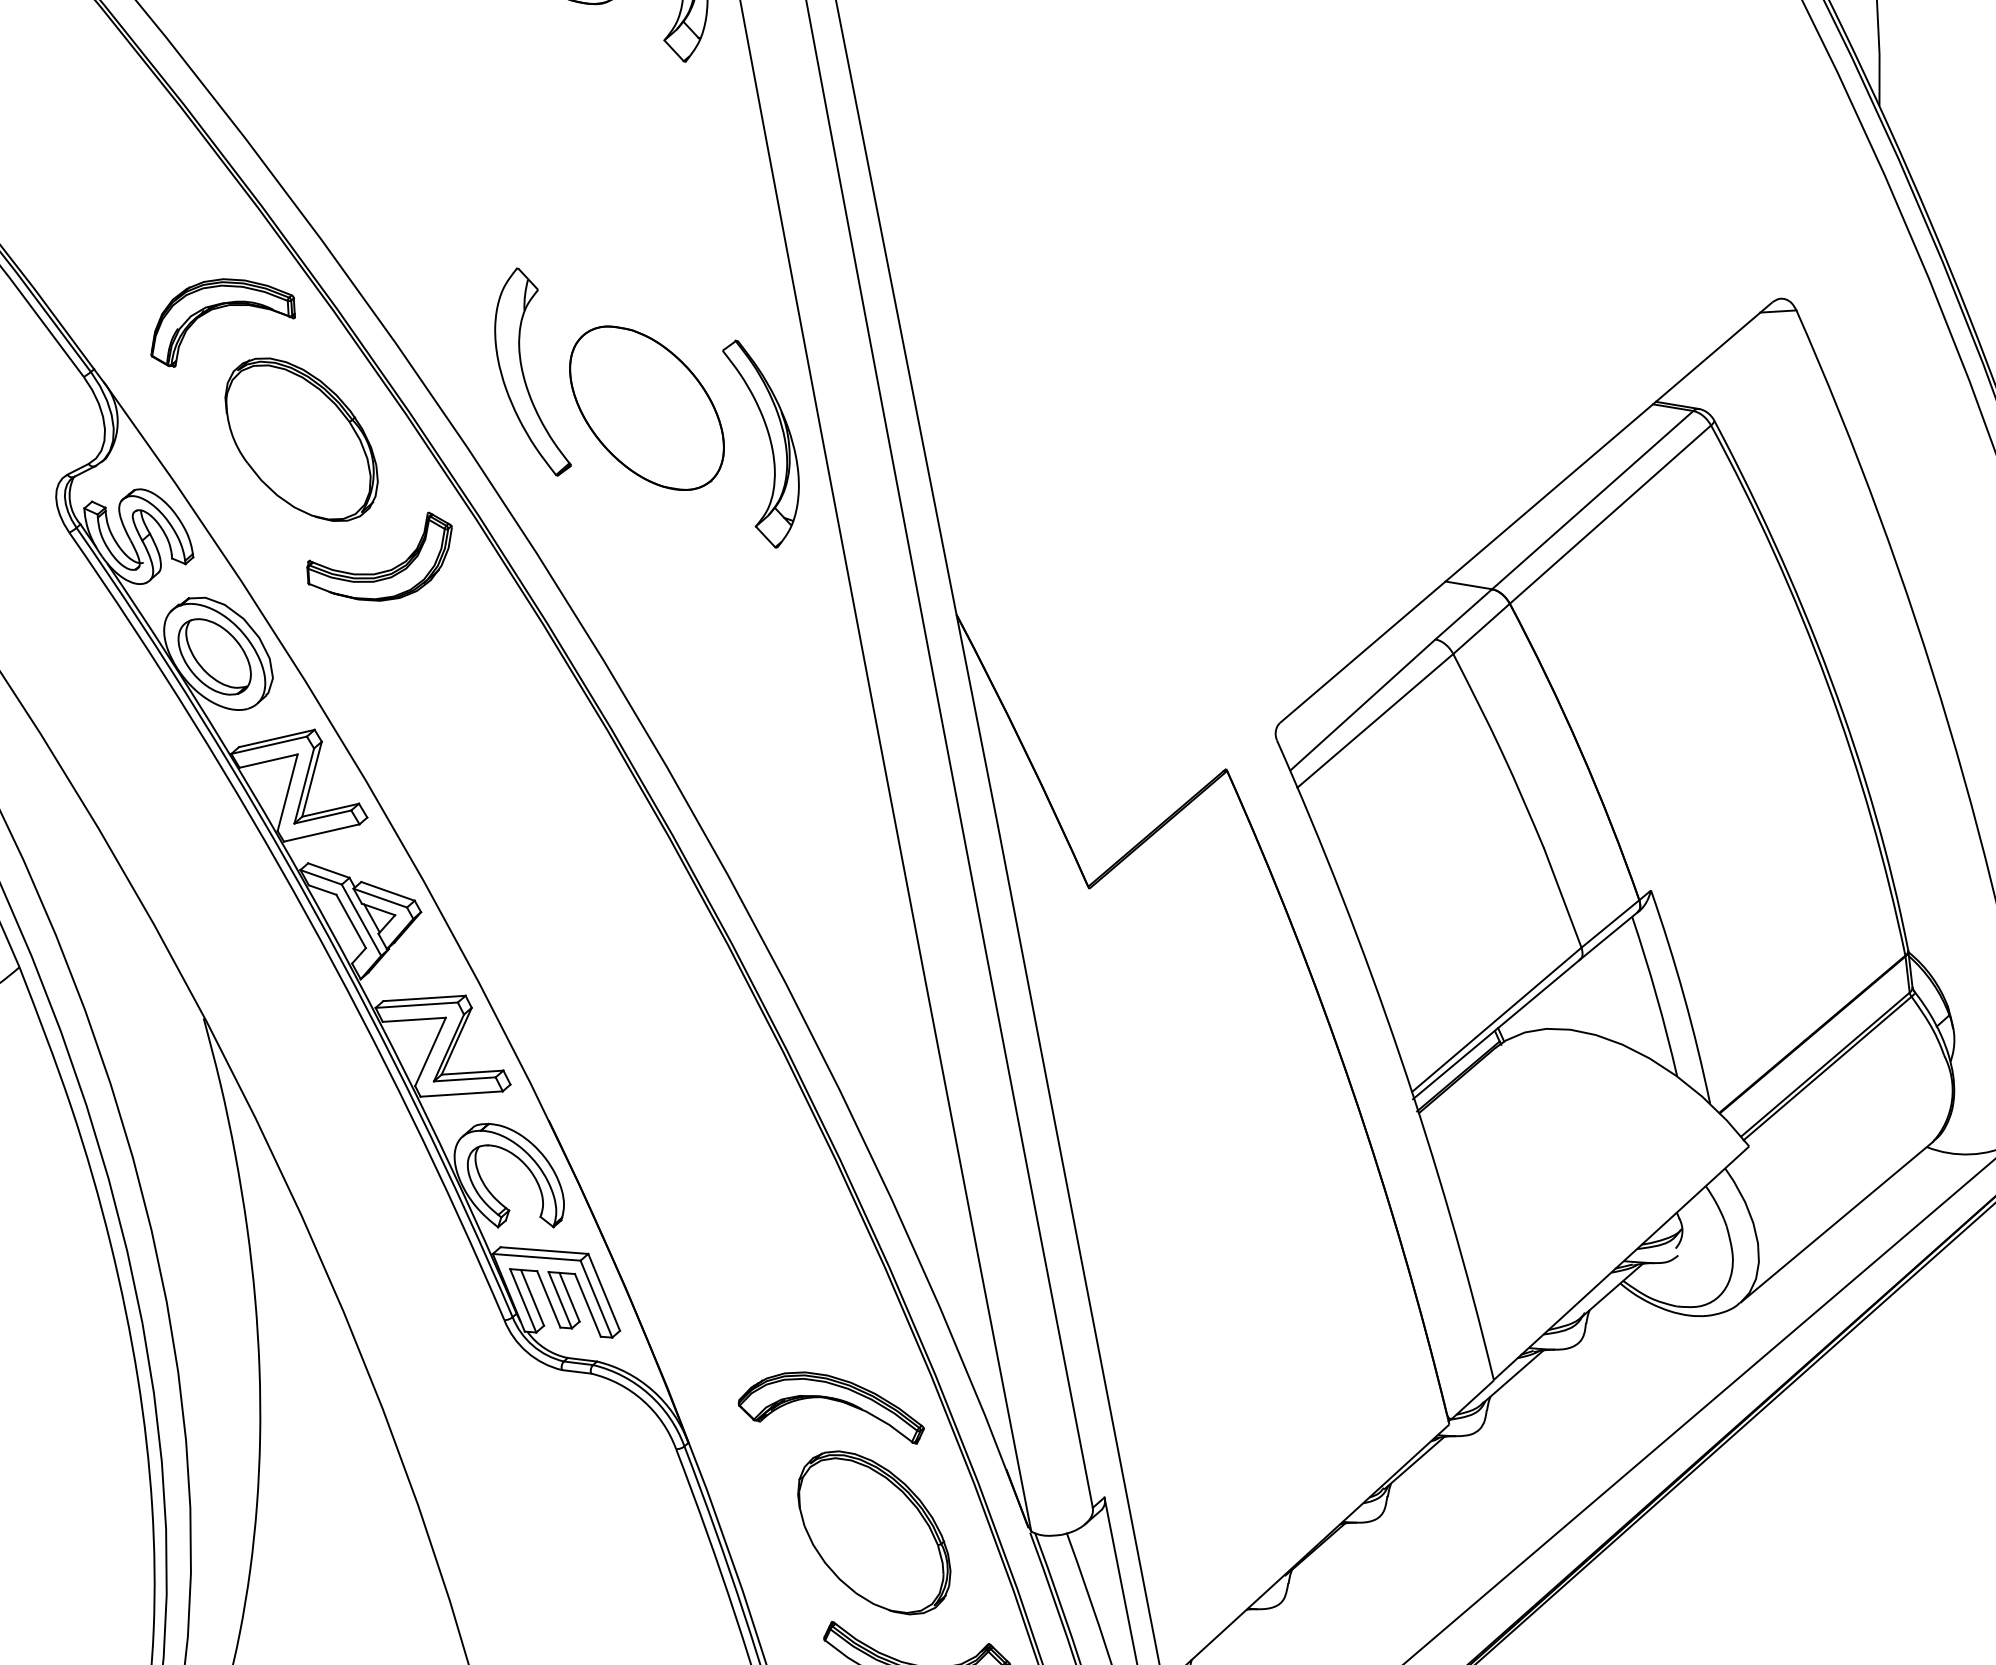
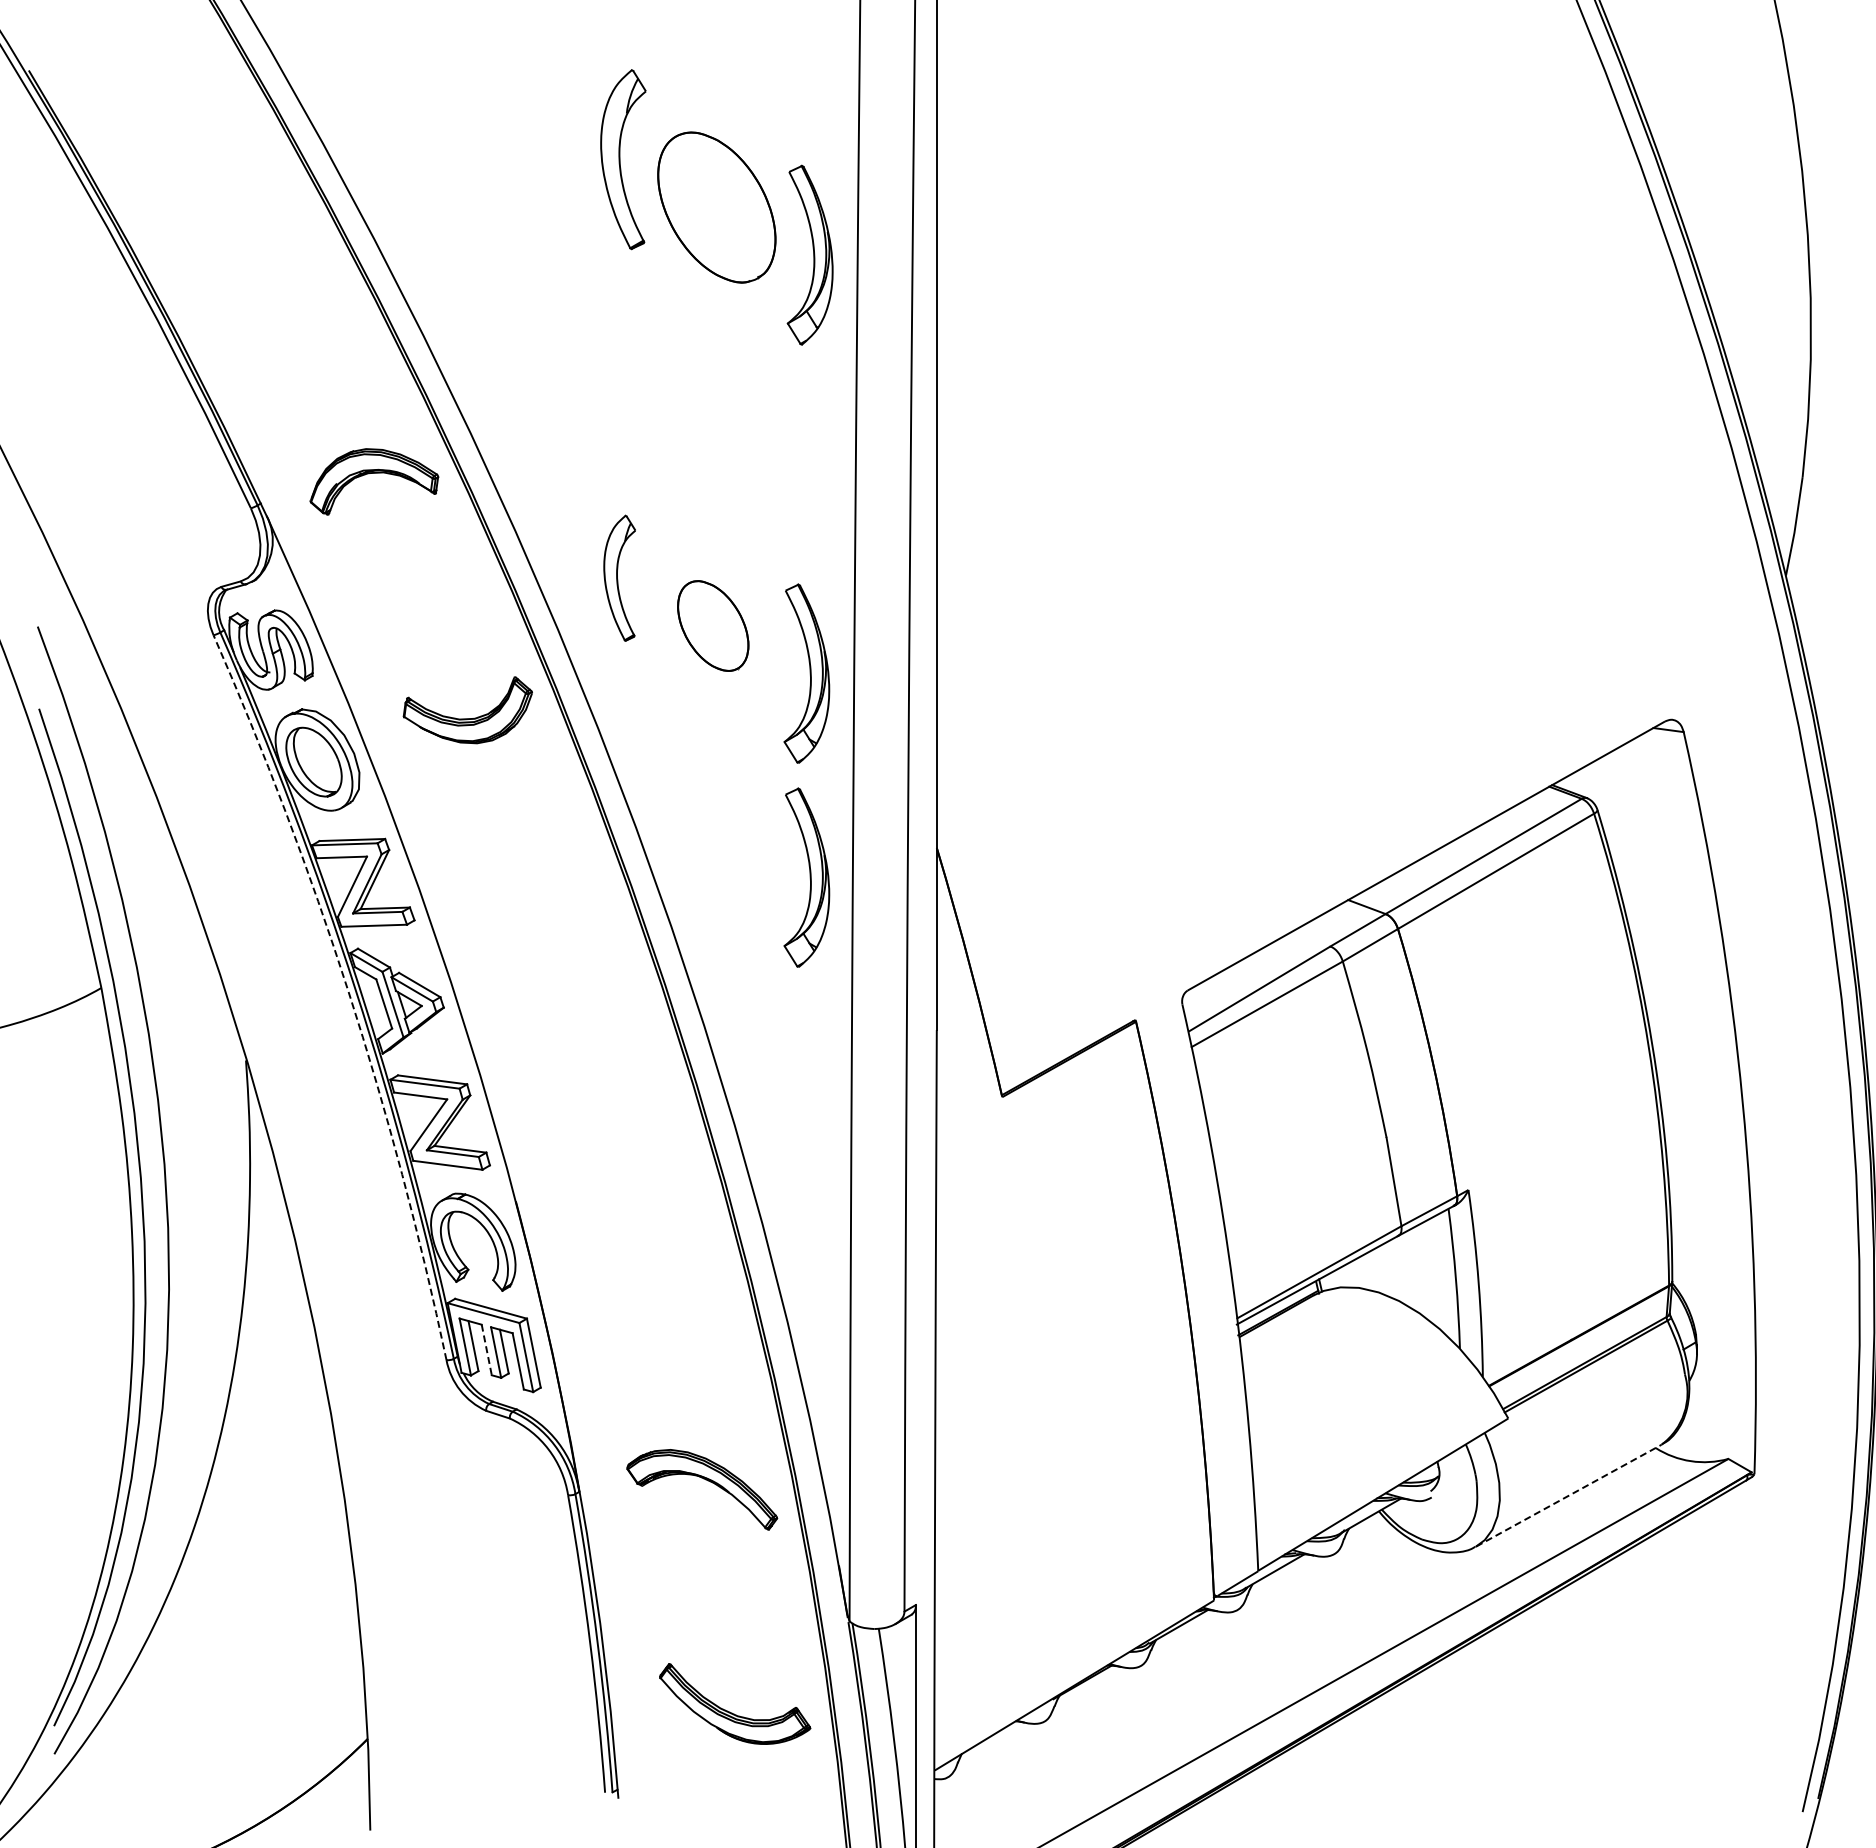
part: (527, 374) -> (619, 578), size x0.7
part: (645, 407) -> (712, 625), size x0.6
part: (301, 439) -> (421, 595), removed
part: (812, 678) -> (806, 877), added
arc: (306, 915) -> (348, 991), solid -> dashed
line: (1836, 1222) -> (1568, 1495), solid -> dashed
line: (548, 1298) -> (486, 1349), solid -> dashed
part: (873, 1532) -> (718, 1596), removed

